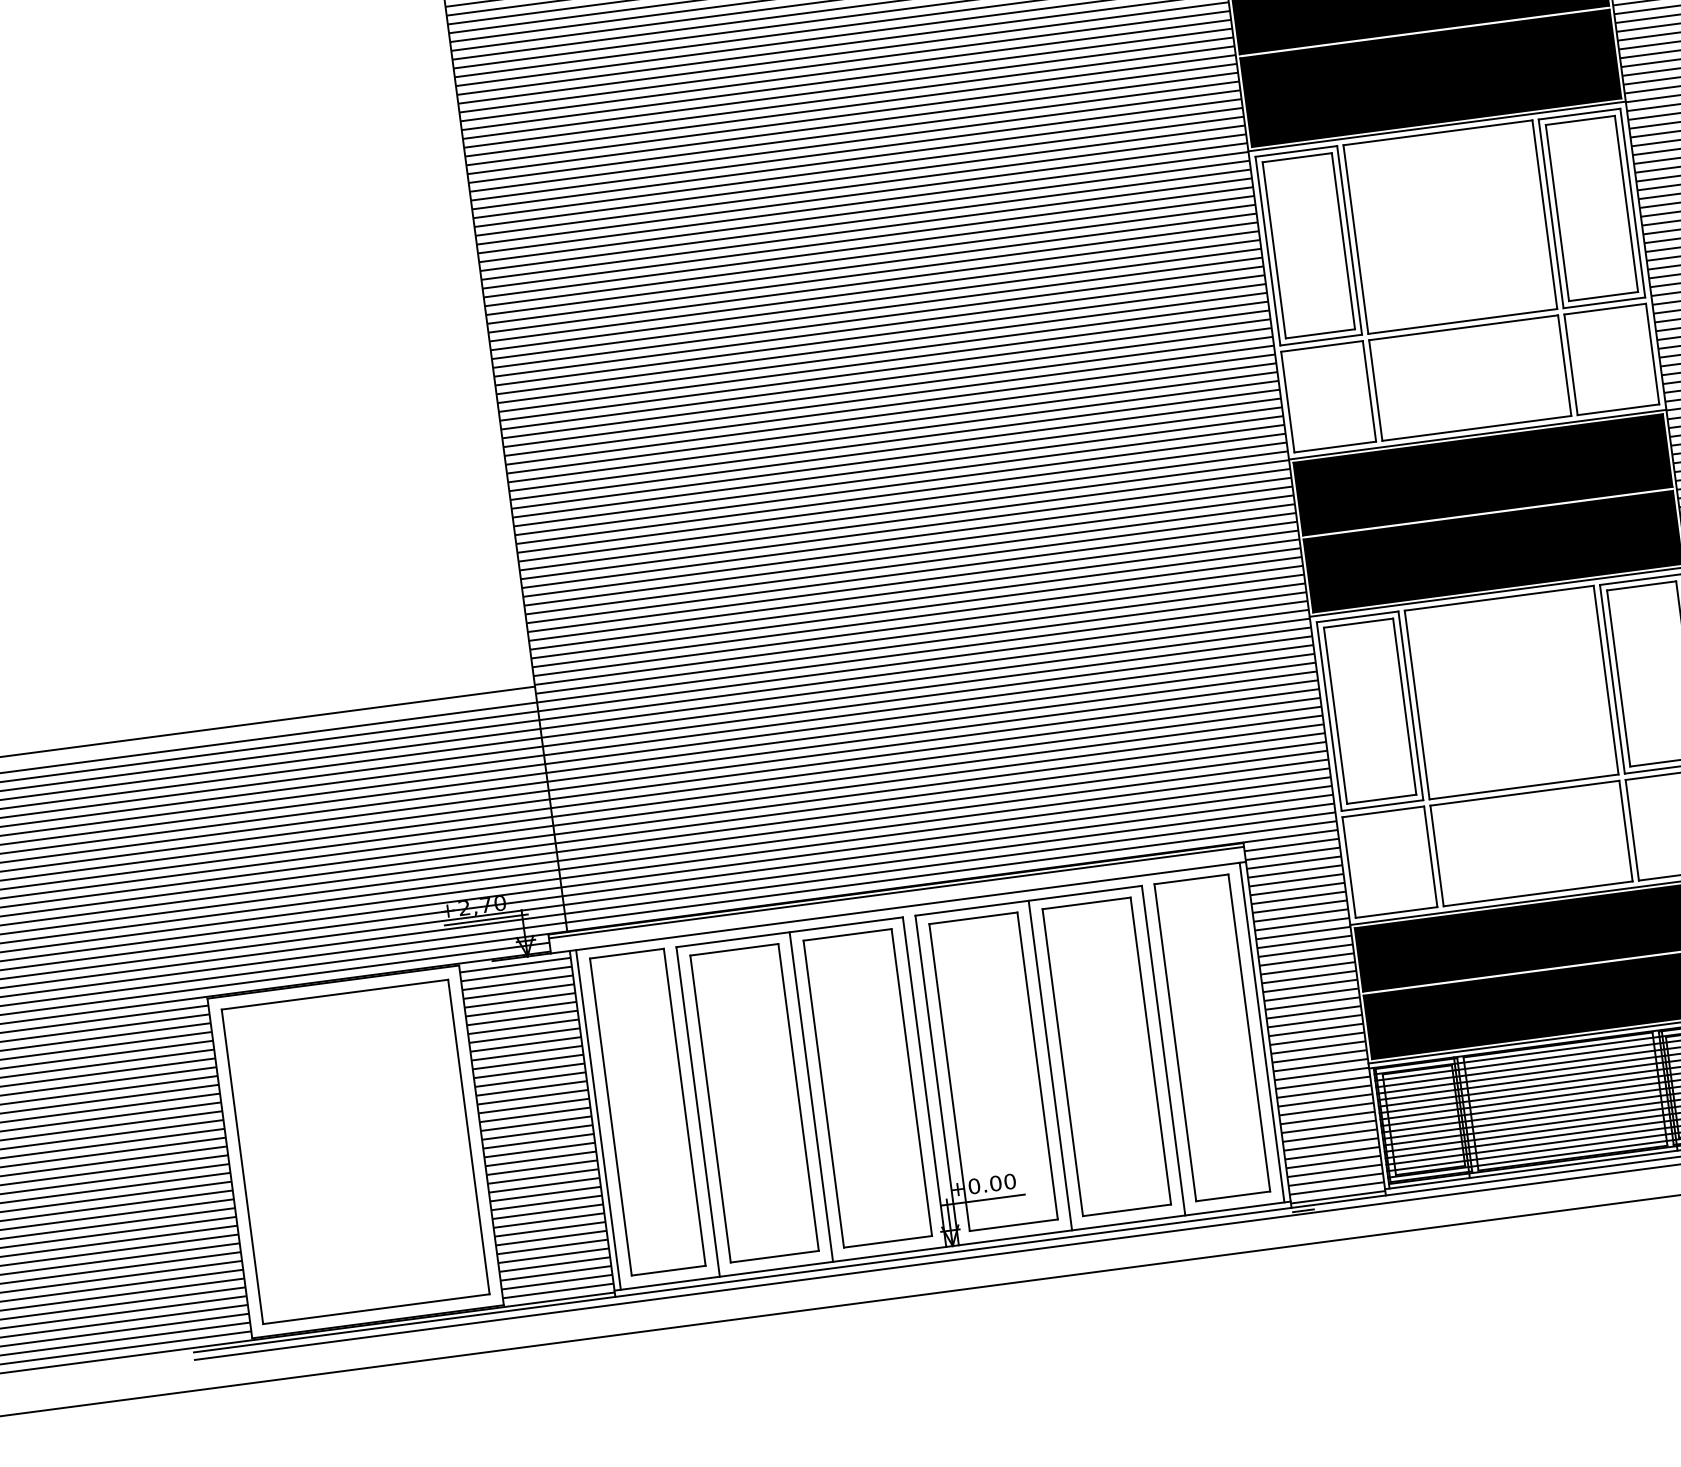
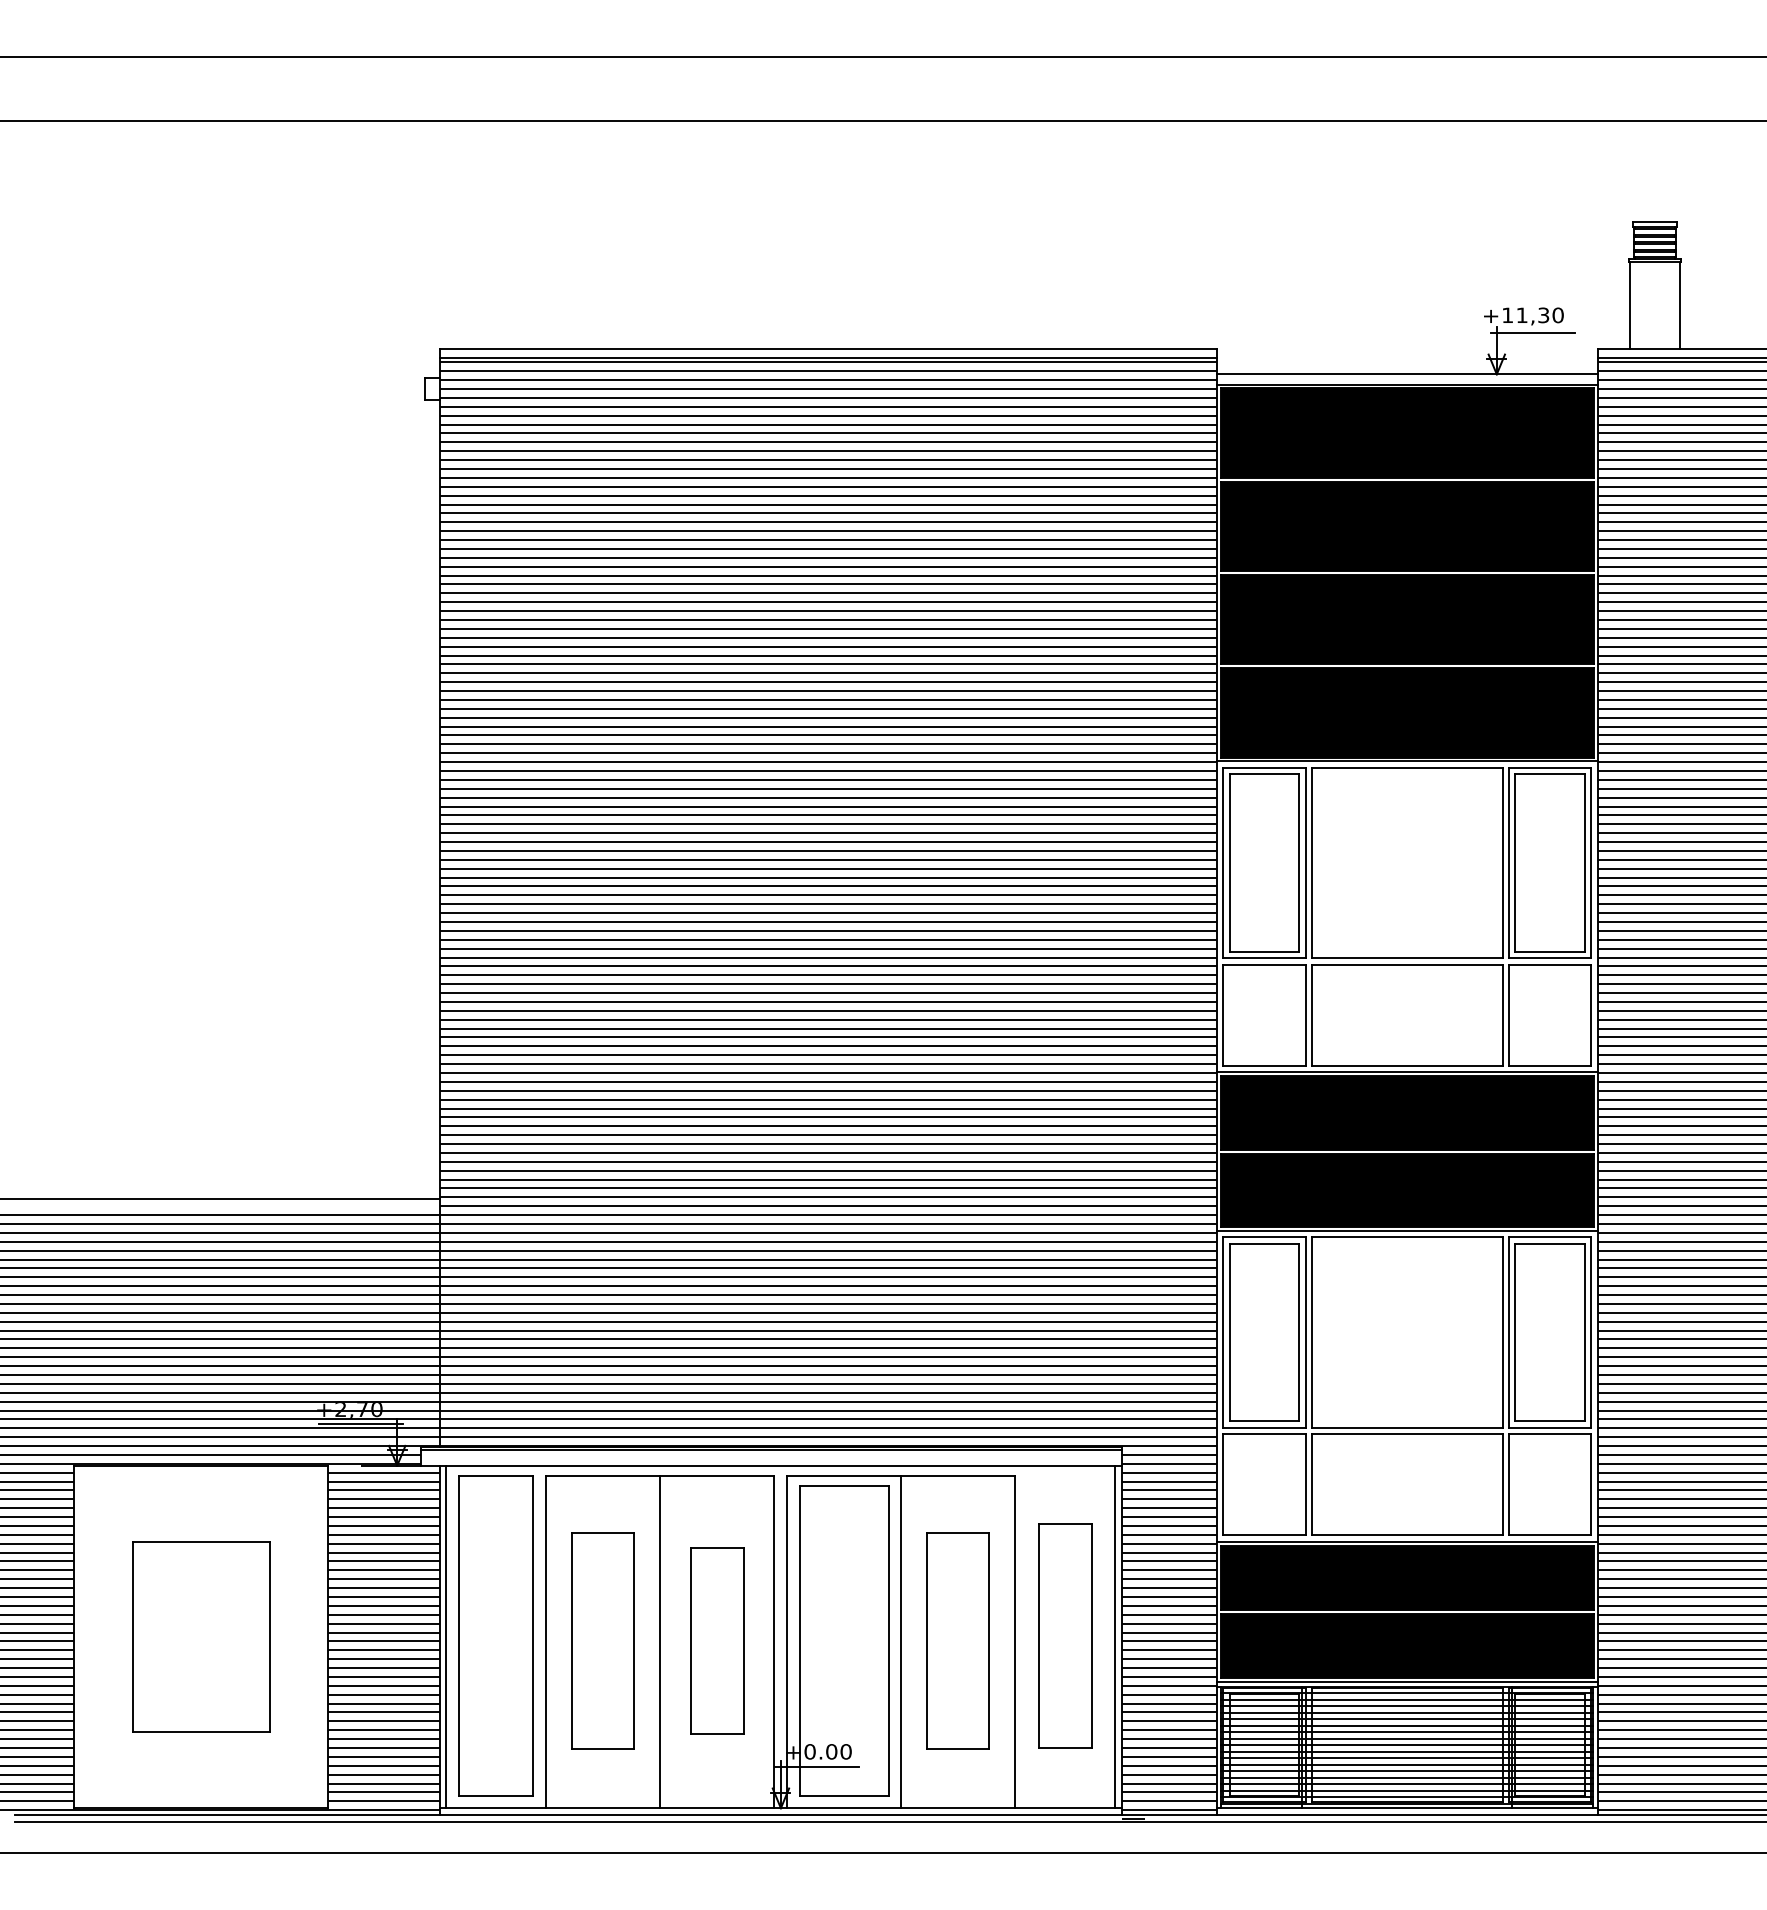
part: (1212, 1037) -> (1065, 1635), size x0.7
part: (1106, 1056) -> (958, 1640), size x0.7
part: (868, 1088) -> (717, 1640), size x0.6
part: (754, 1103) -> (602, 1640), size x0.7
part: (354, 1151) -> (200, 1636), size x0.6

